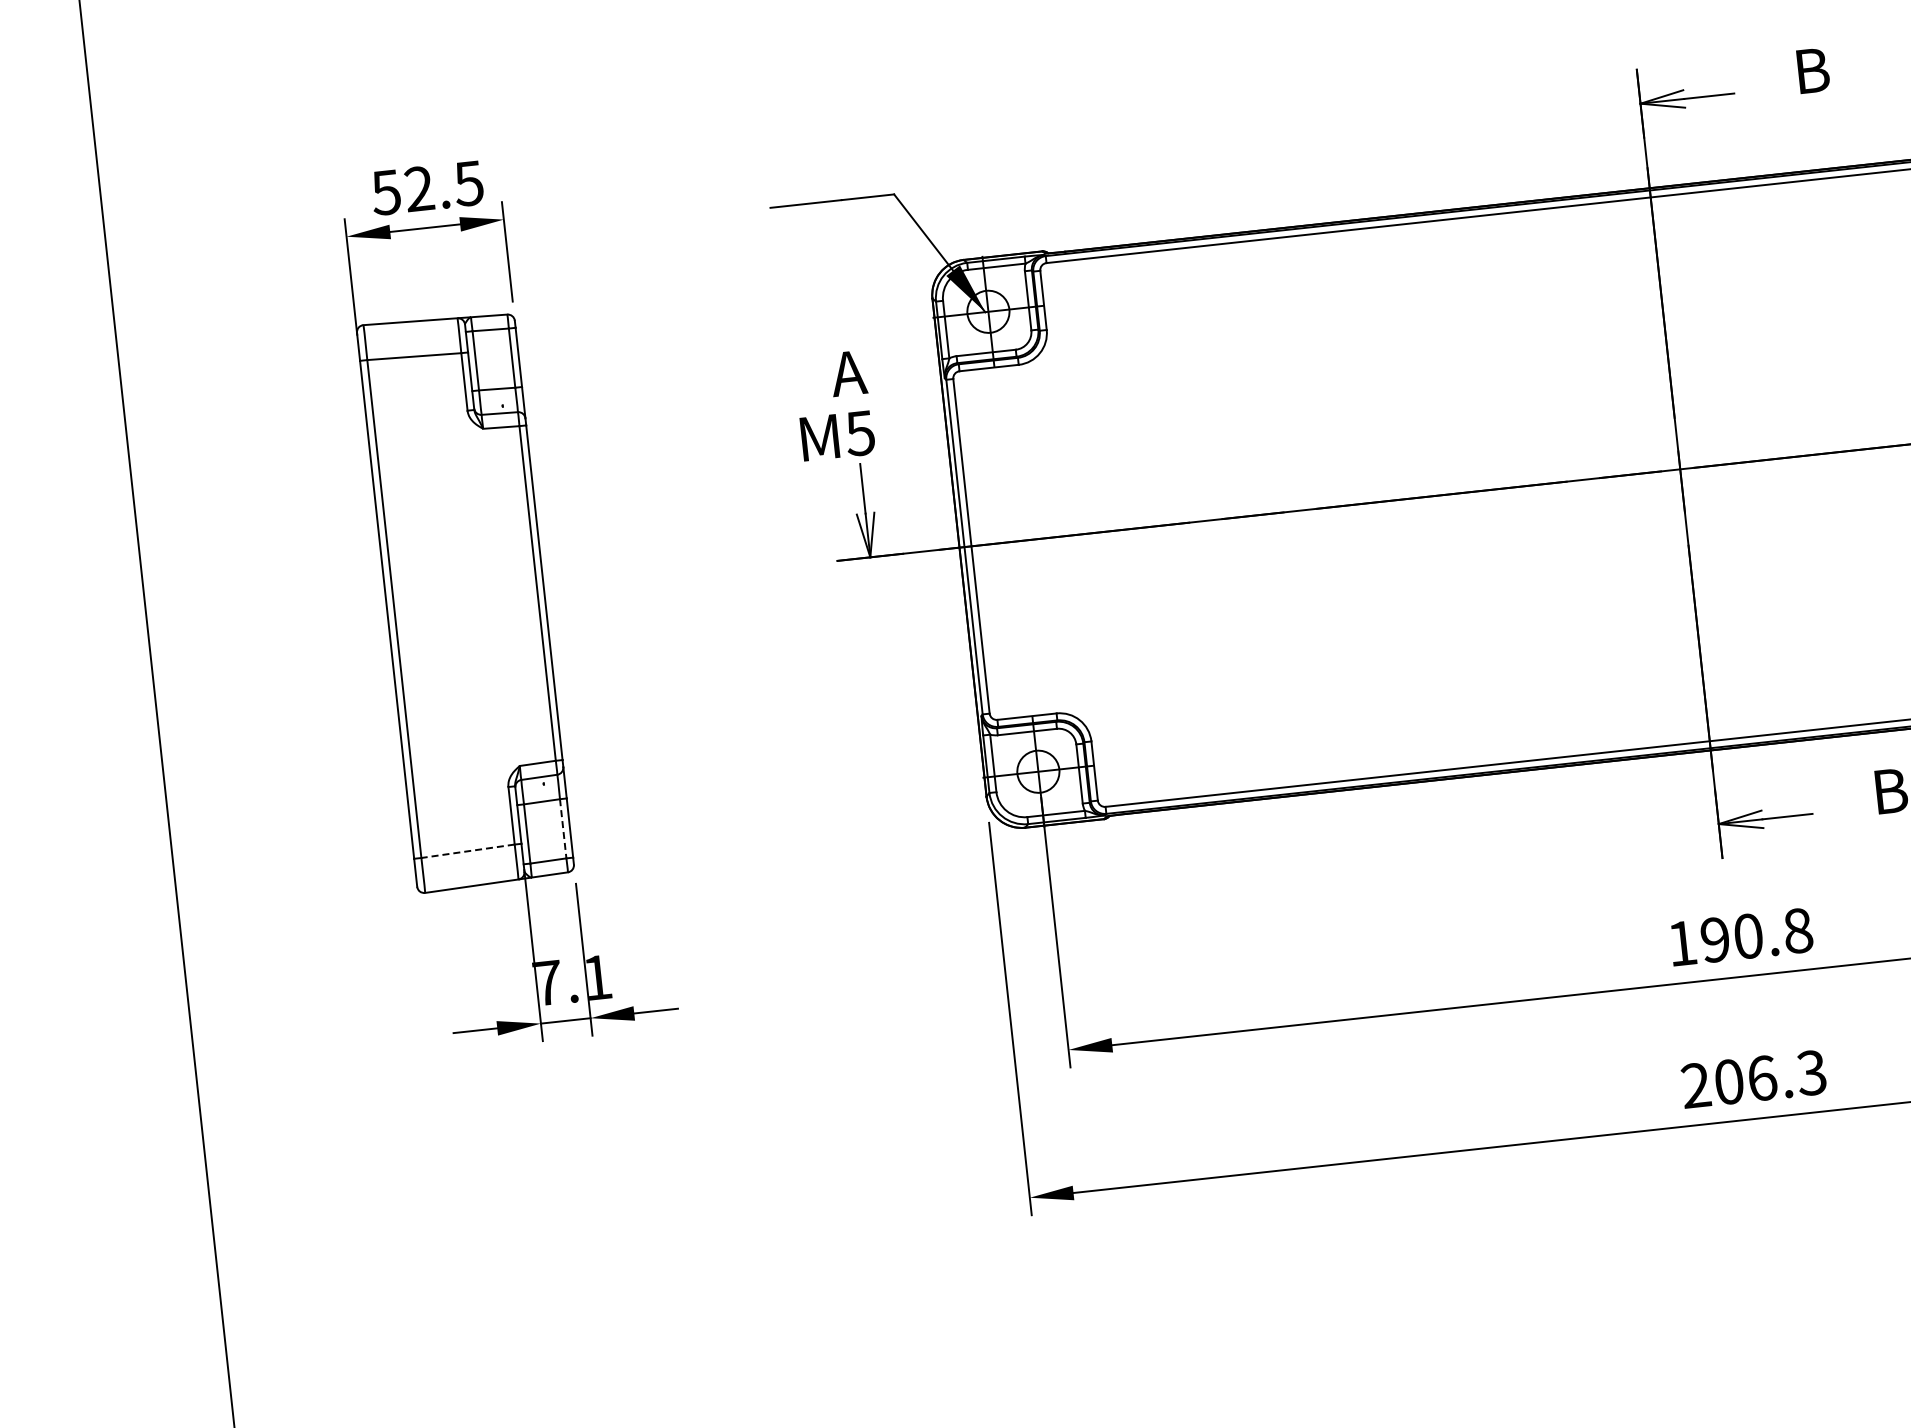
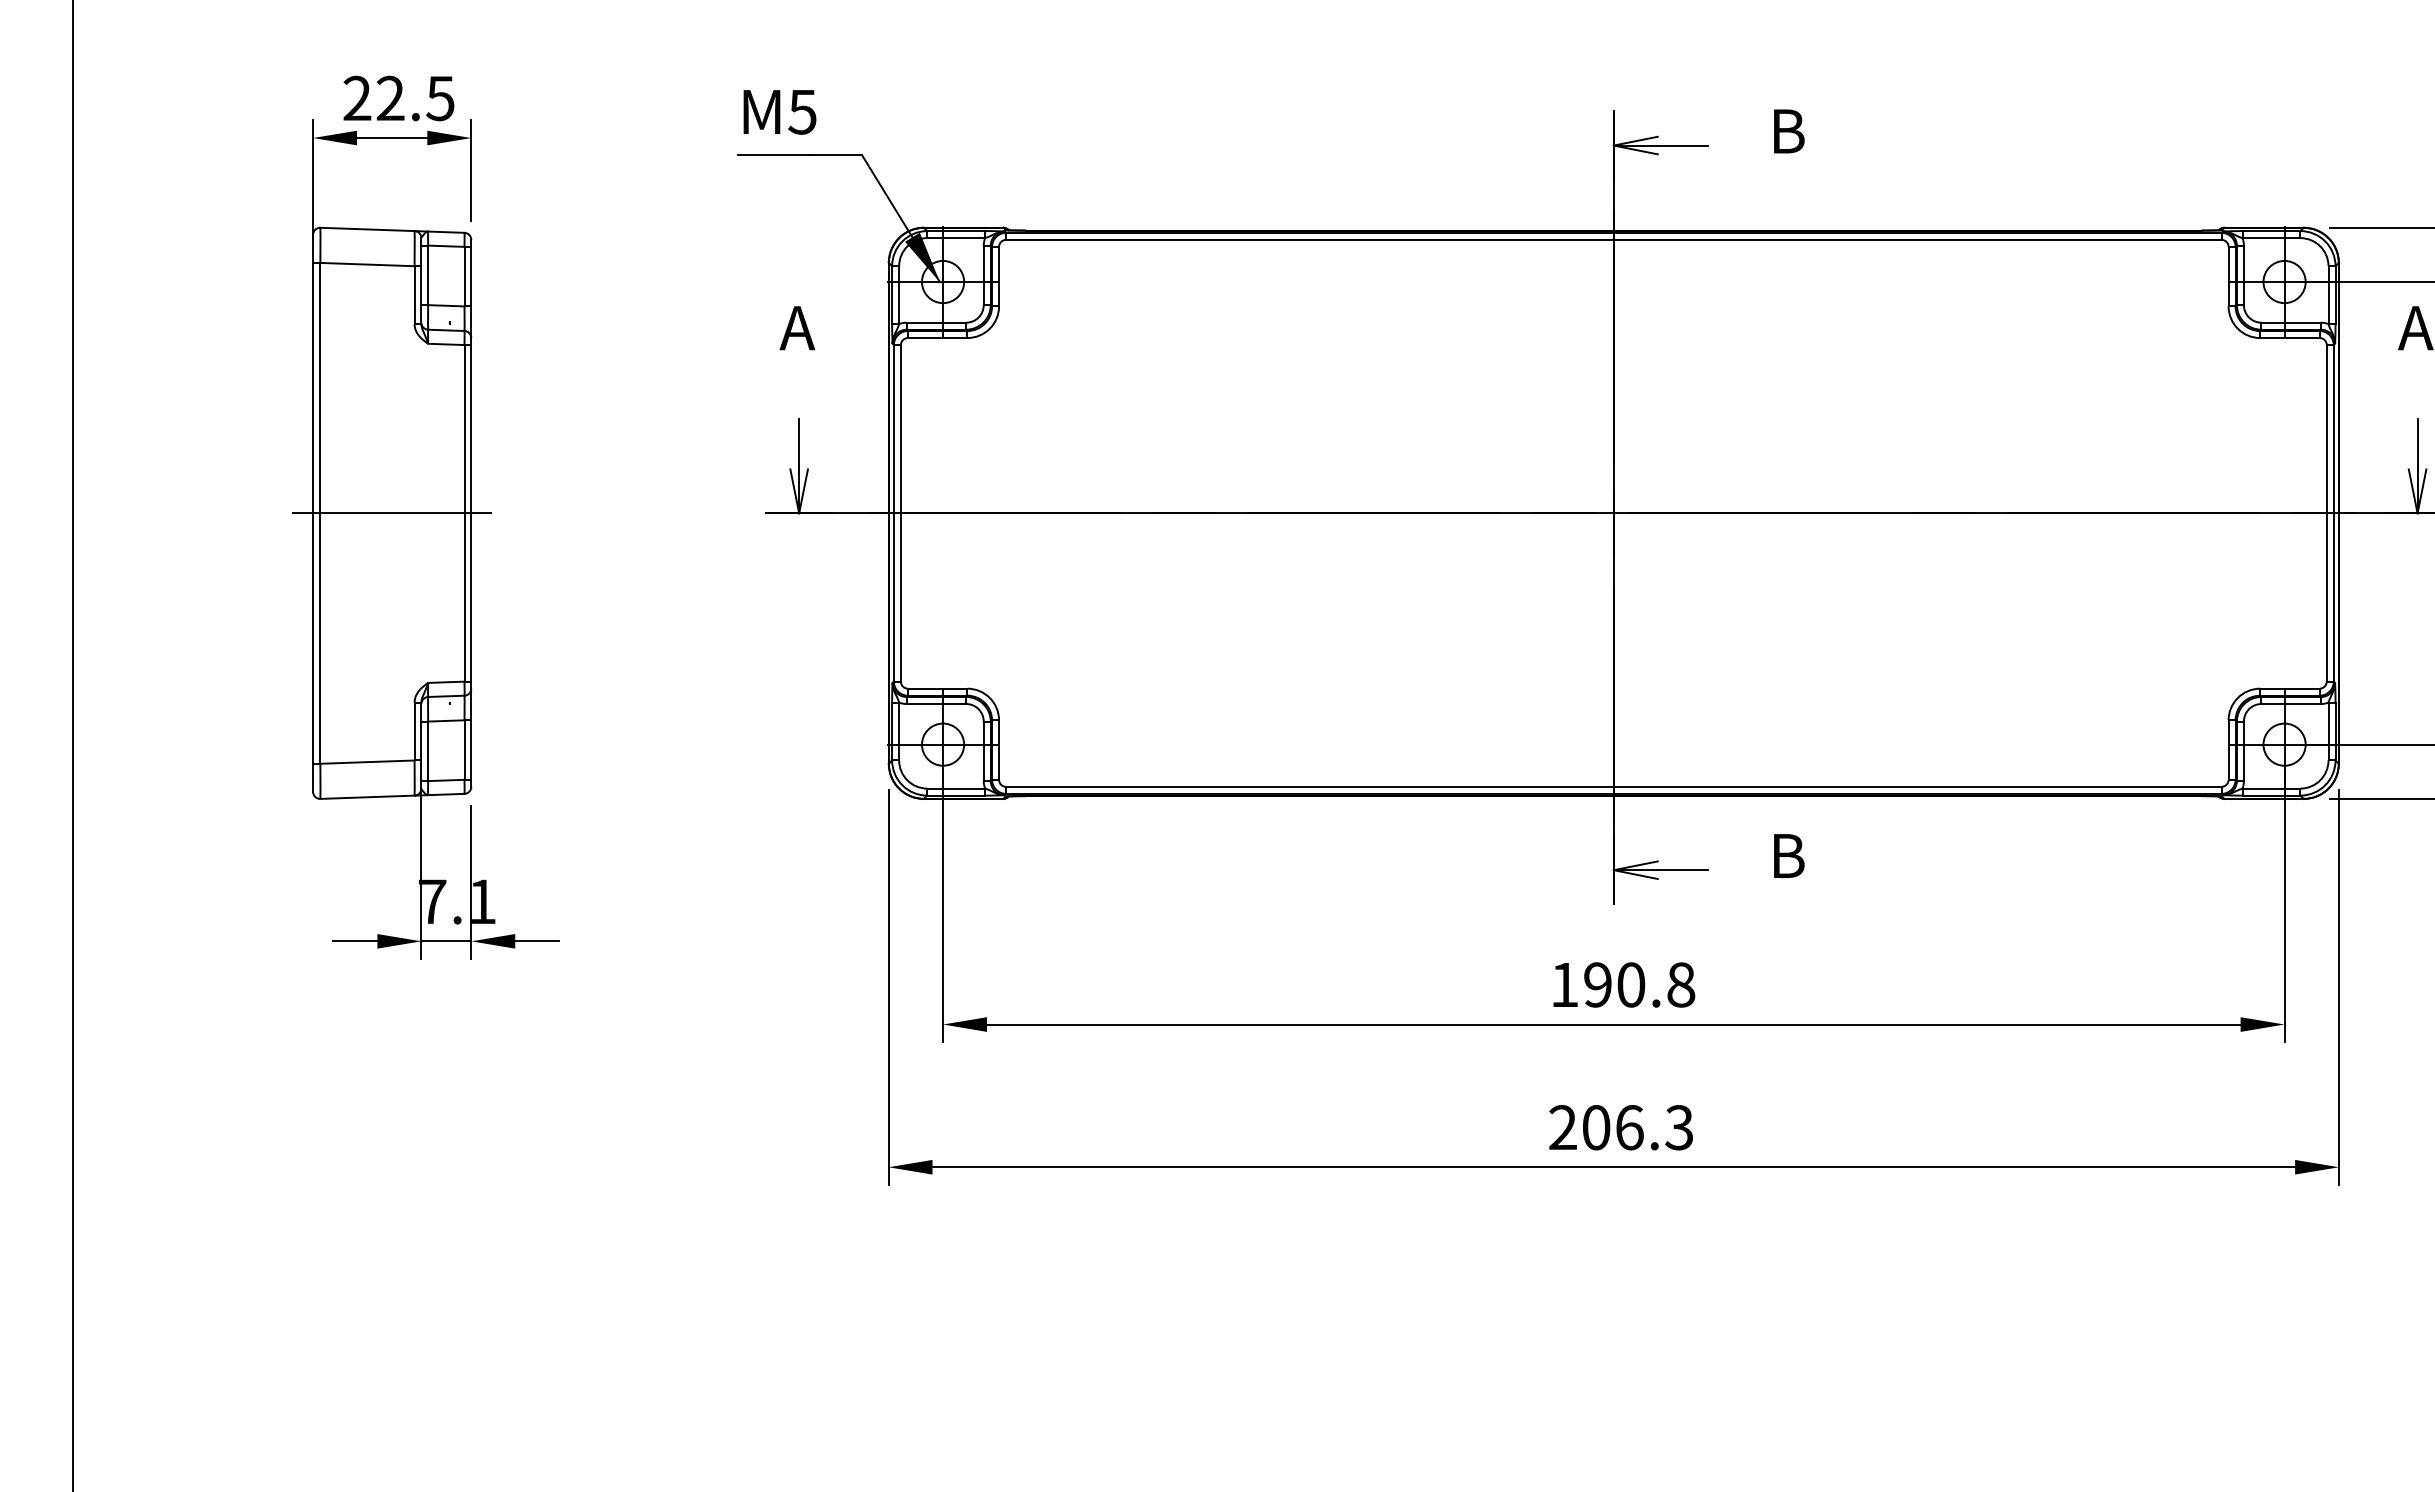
text: (385, 192) -> (356, 98), 52.5 -> 22.5
text: (837, 436) -> (779, 112), moved
line: (466, 601) -> (392, 513), added
line: (563, 829) -> (464, 750), dashed -> solid
line: (467, 851) -> (366, 762), dashed -> solid

